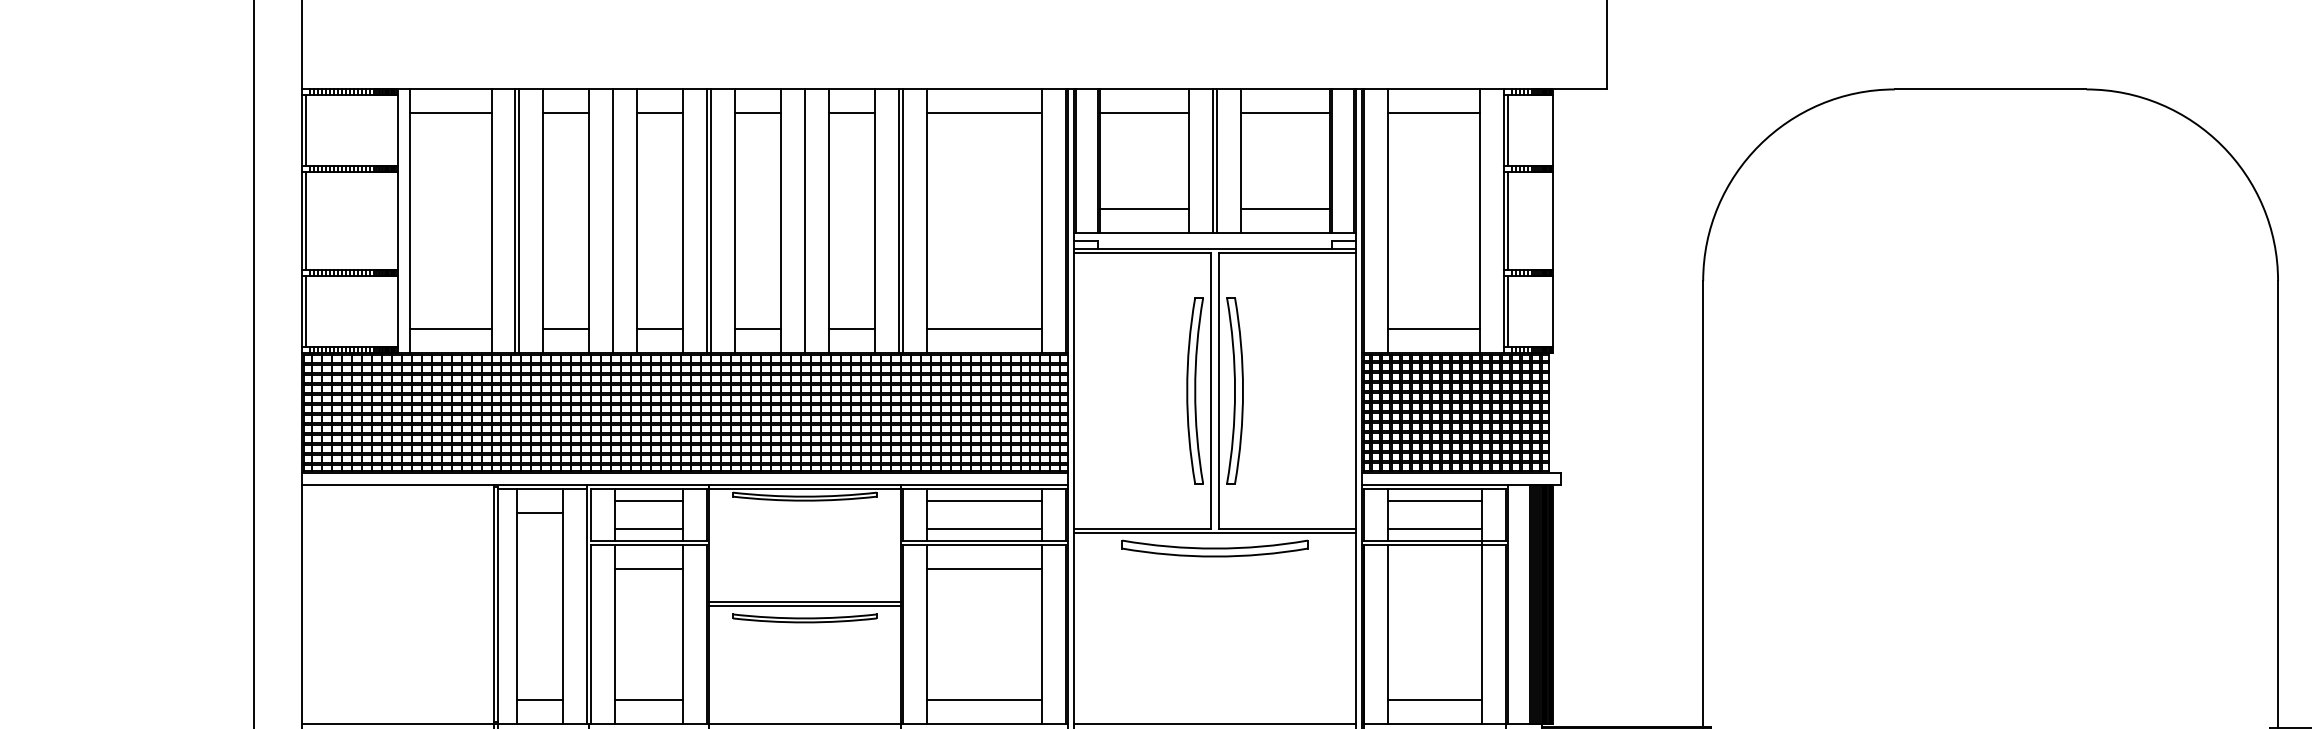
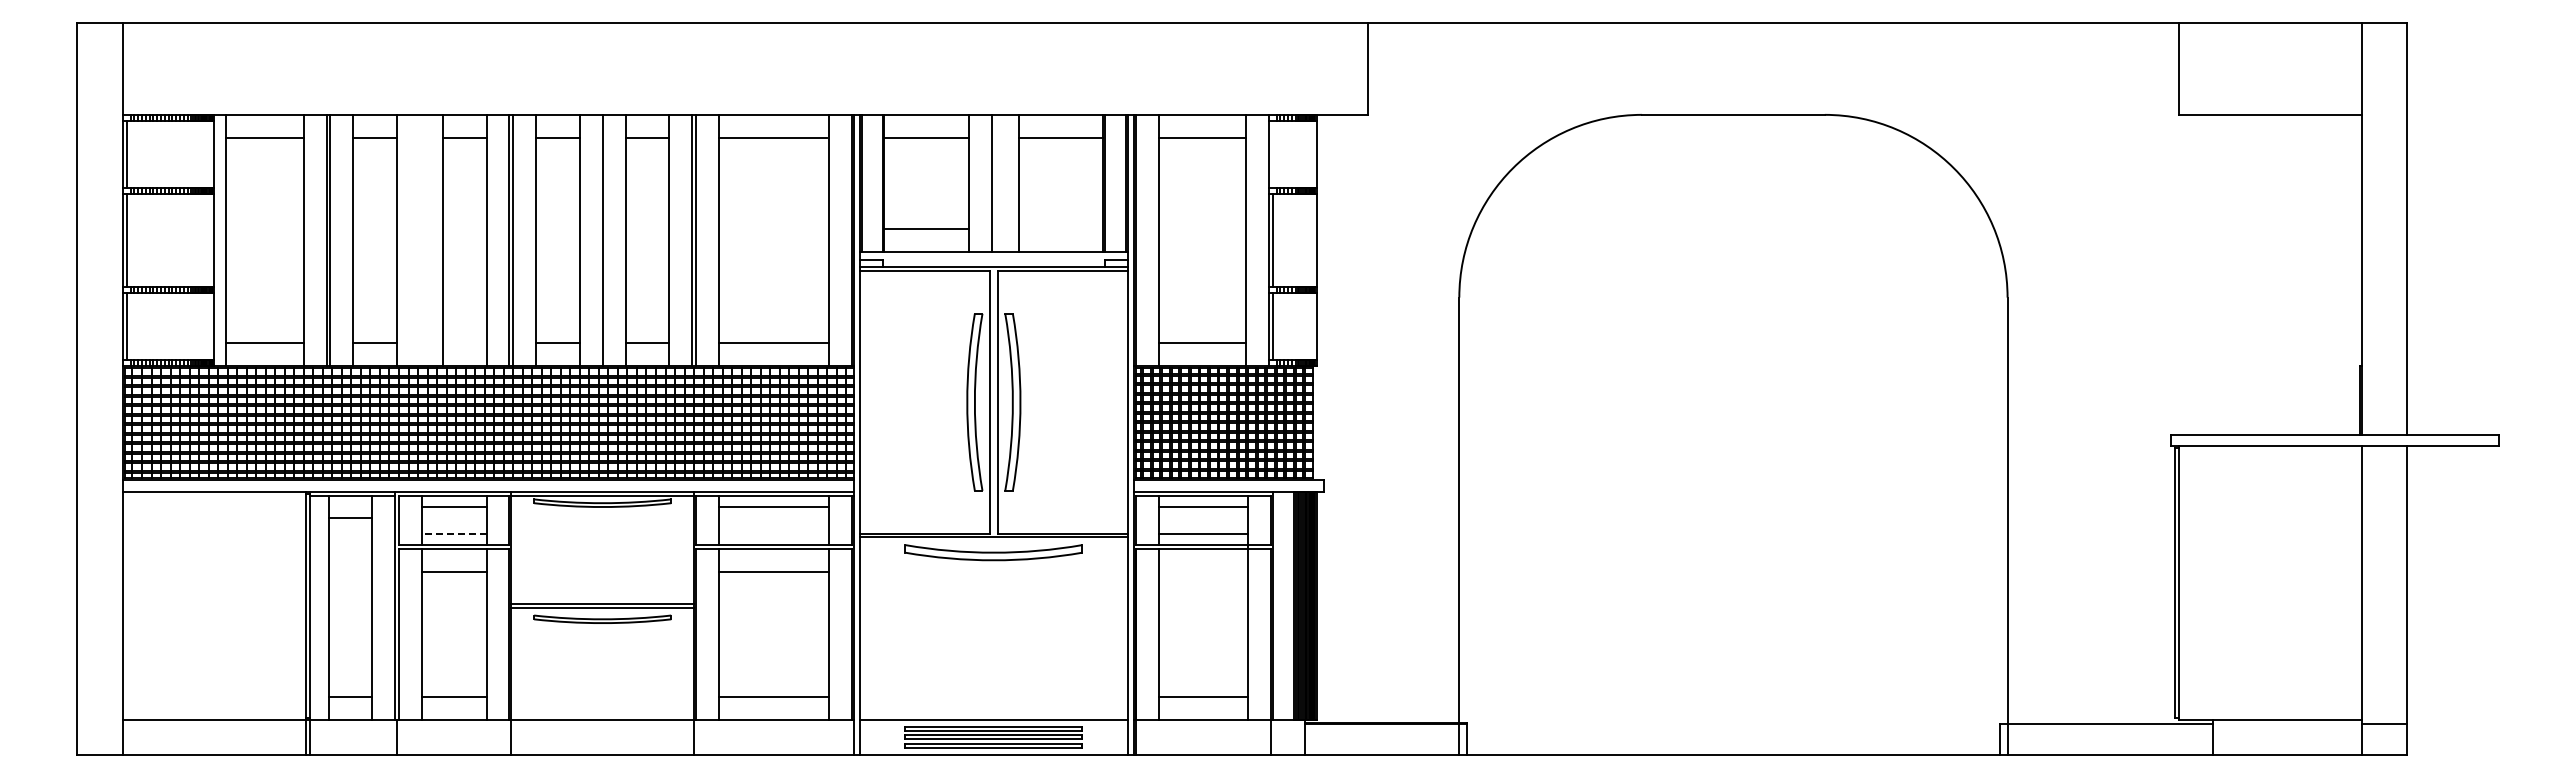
line: (1507, 131) -> (1272, 154), removed
line: (1216, 160) -> (995, 182), removed
line: (1284, 209) -> (1060, 229), removed
line: (612, 221) -> (419, 240), removed
line: (660, 329) -> (464, 343), removed
line: (648, 528) -> (453, 533), solid -> dashed
line: (984, 528) -> (773, 533), removed

